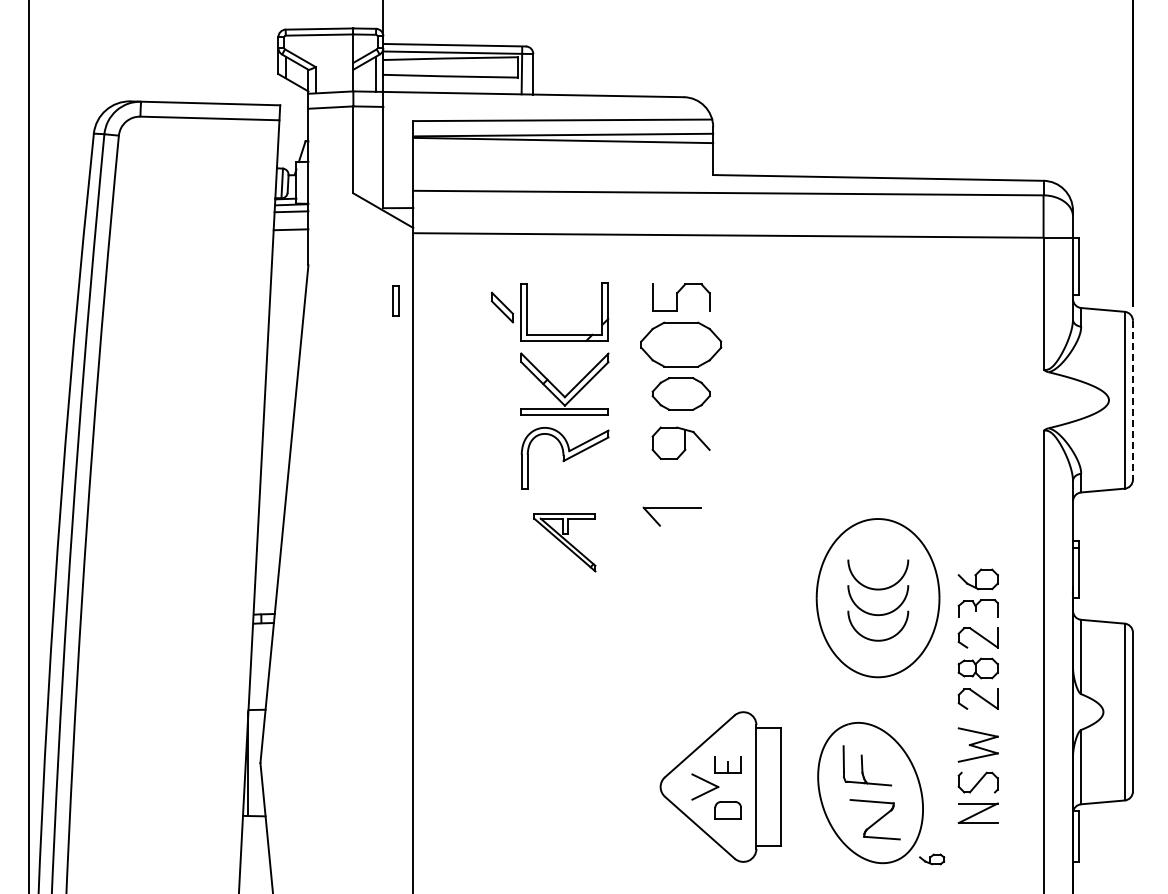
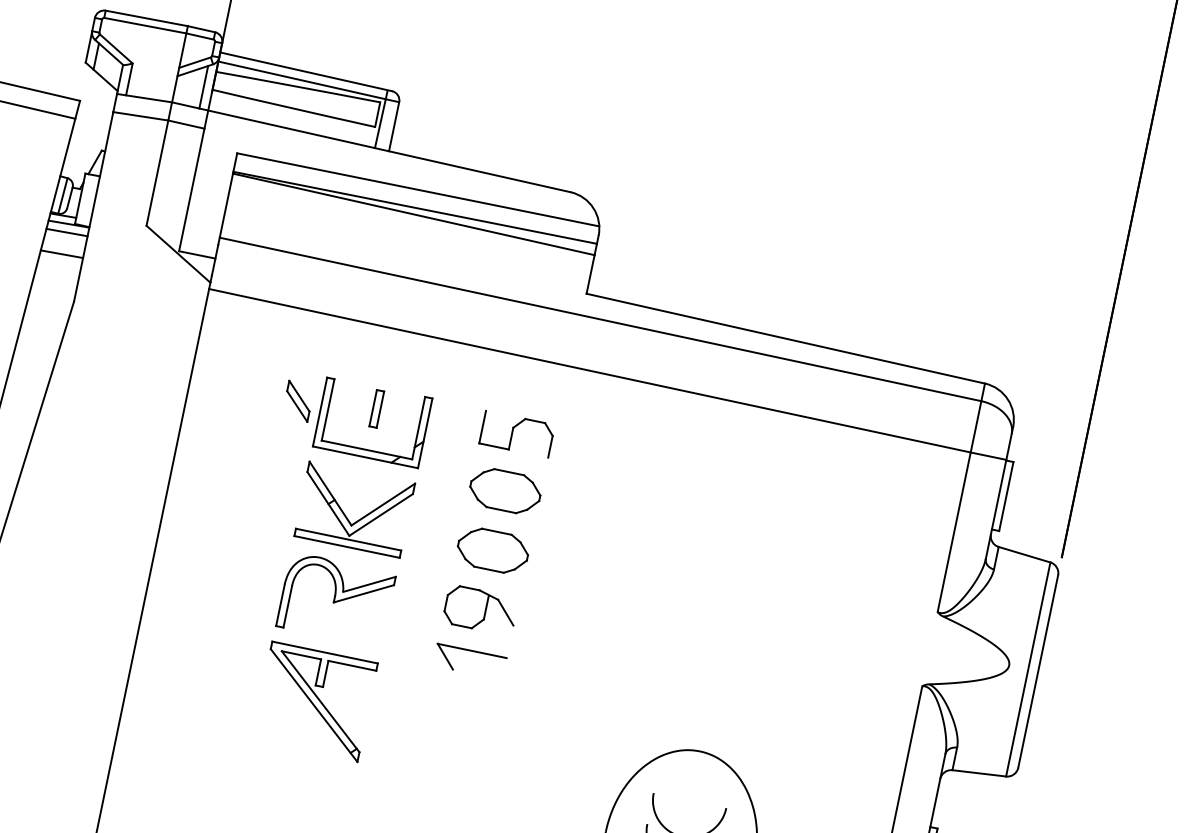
part: (395, 300) -> (376, 408), moved
part: (680, 344) -> (504, 490), size x0.71
line: (1132, 400) -> (1037, 671), dashed -> solid
part: (671, 508) -> (471, 651), moved
part: (564, 542) -> (314, 701), size x1.43

